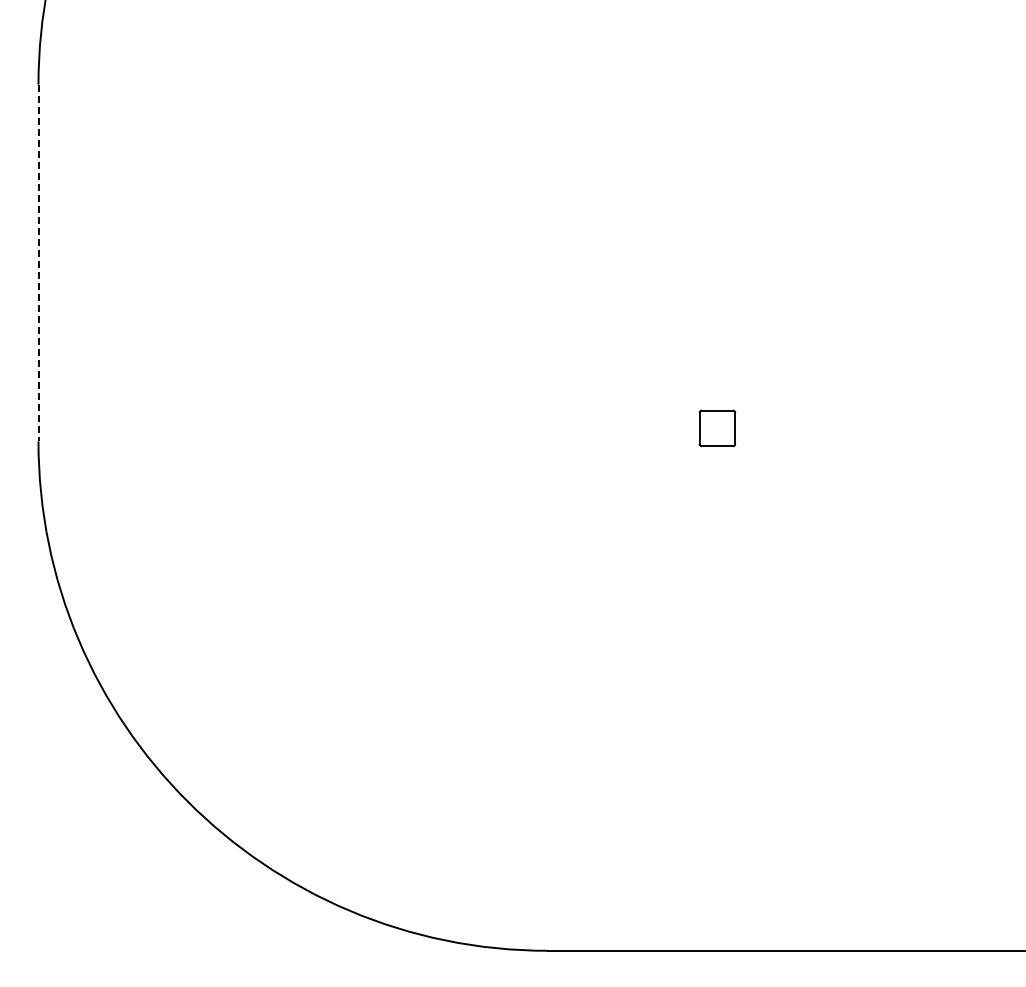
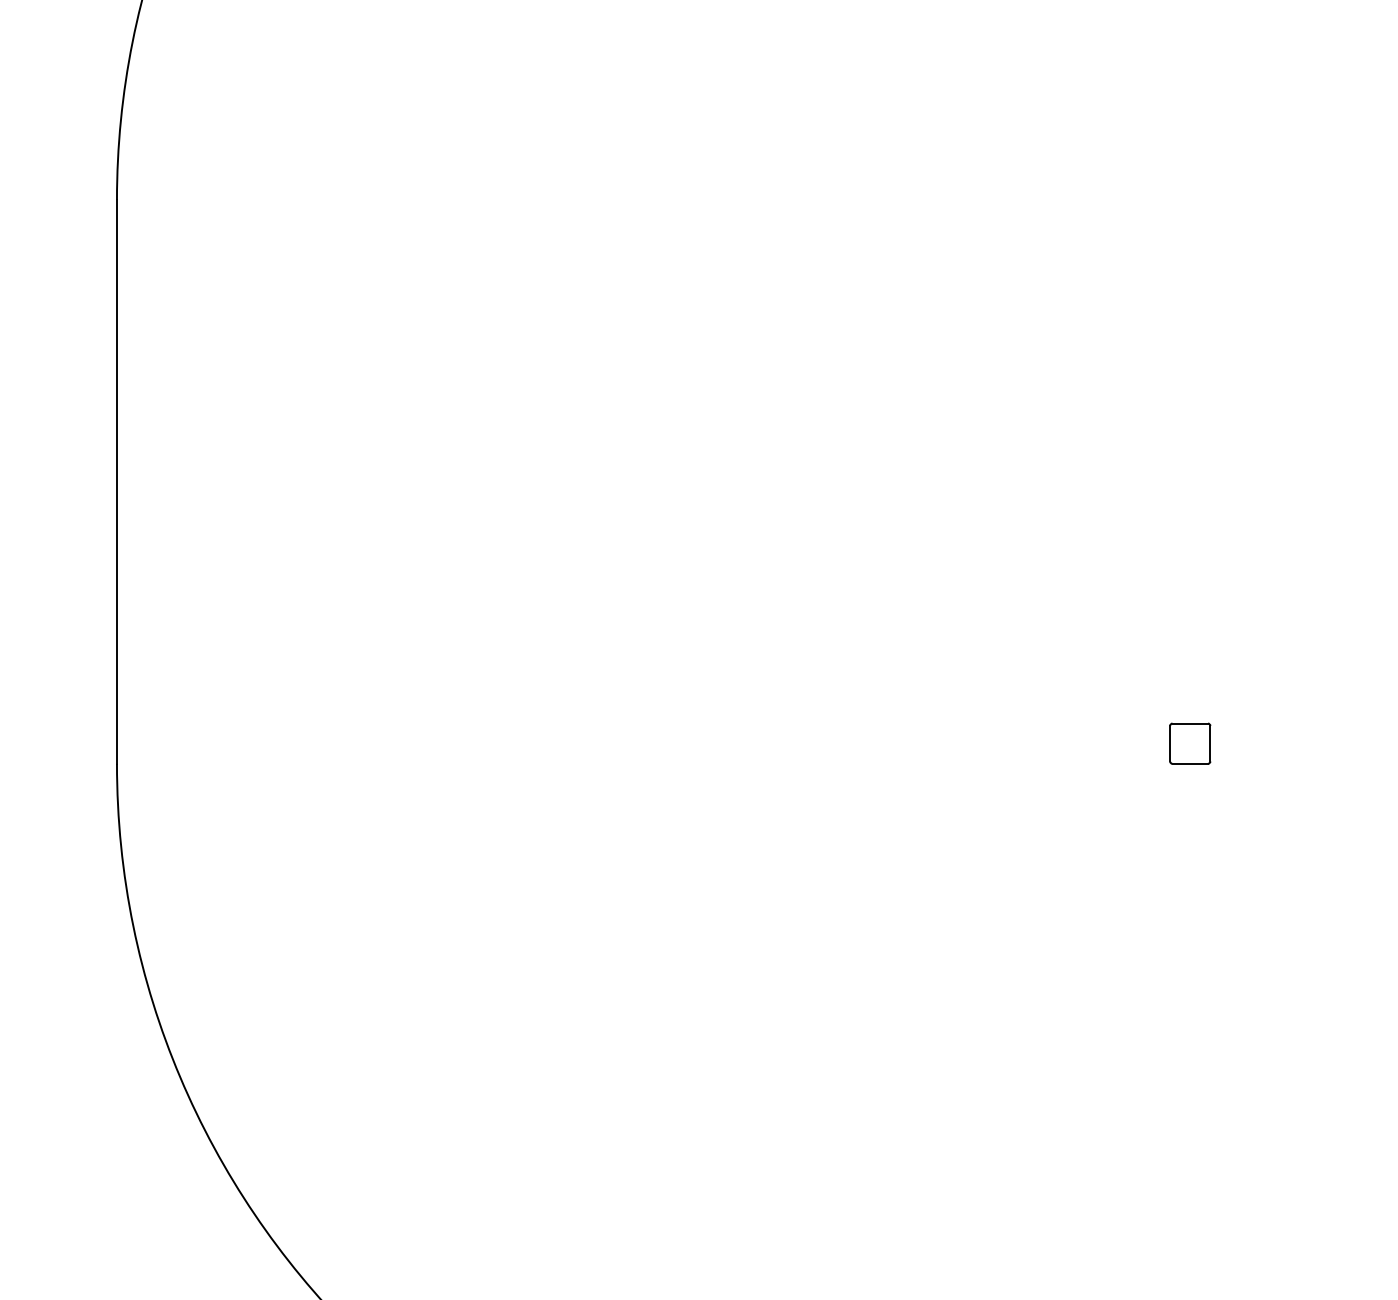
line: (38, 263) -> (116, 482), dashed -> solid
part: (716, 428) -> (1188, 743), size x0.71

